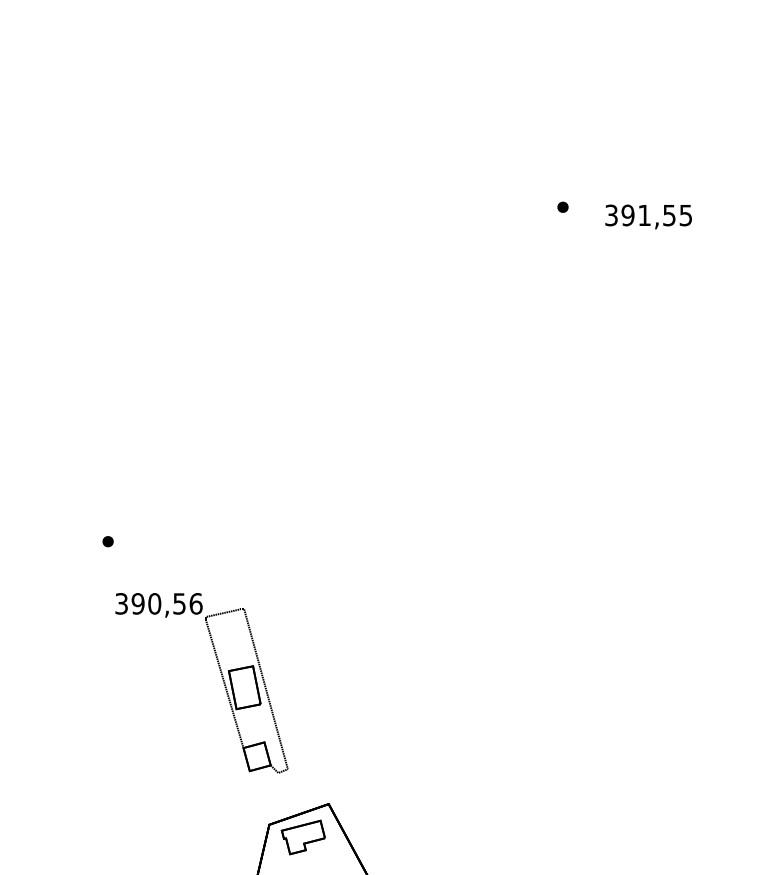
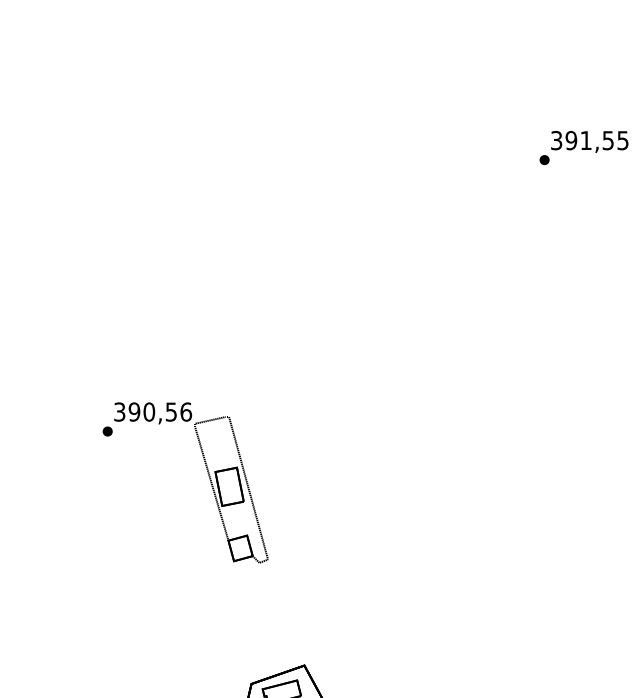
part: (562, 206) -> (544, 159), moved
part: (221, 677) -> (208, 477), moved

